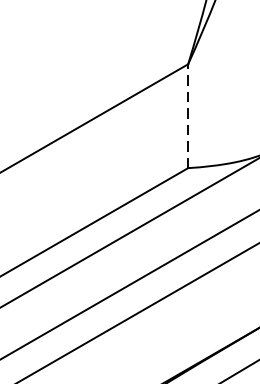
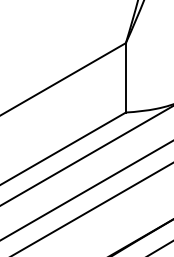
line: (187, 115) -> (125, 77), dashed -> solid

